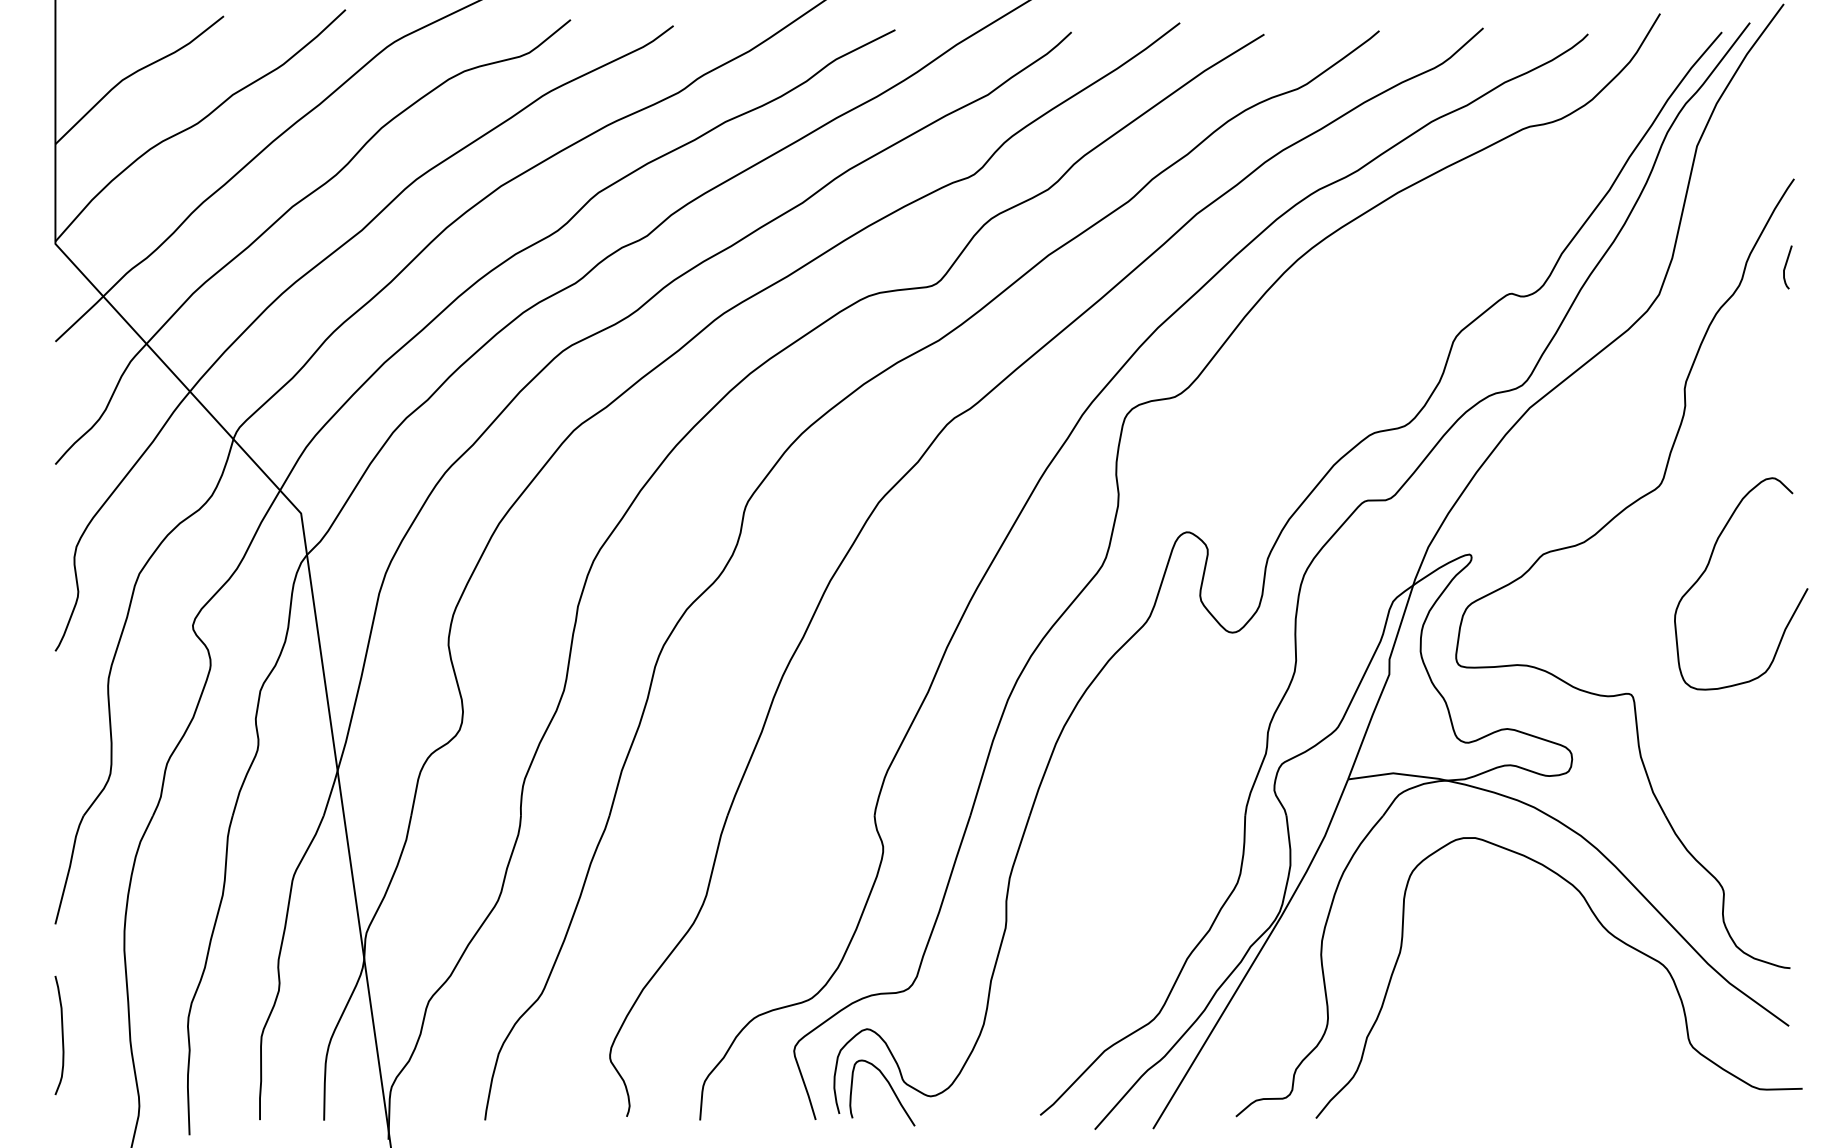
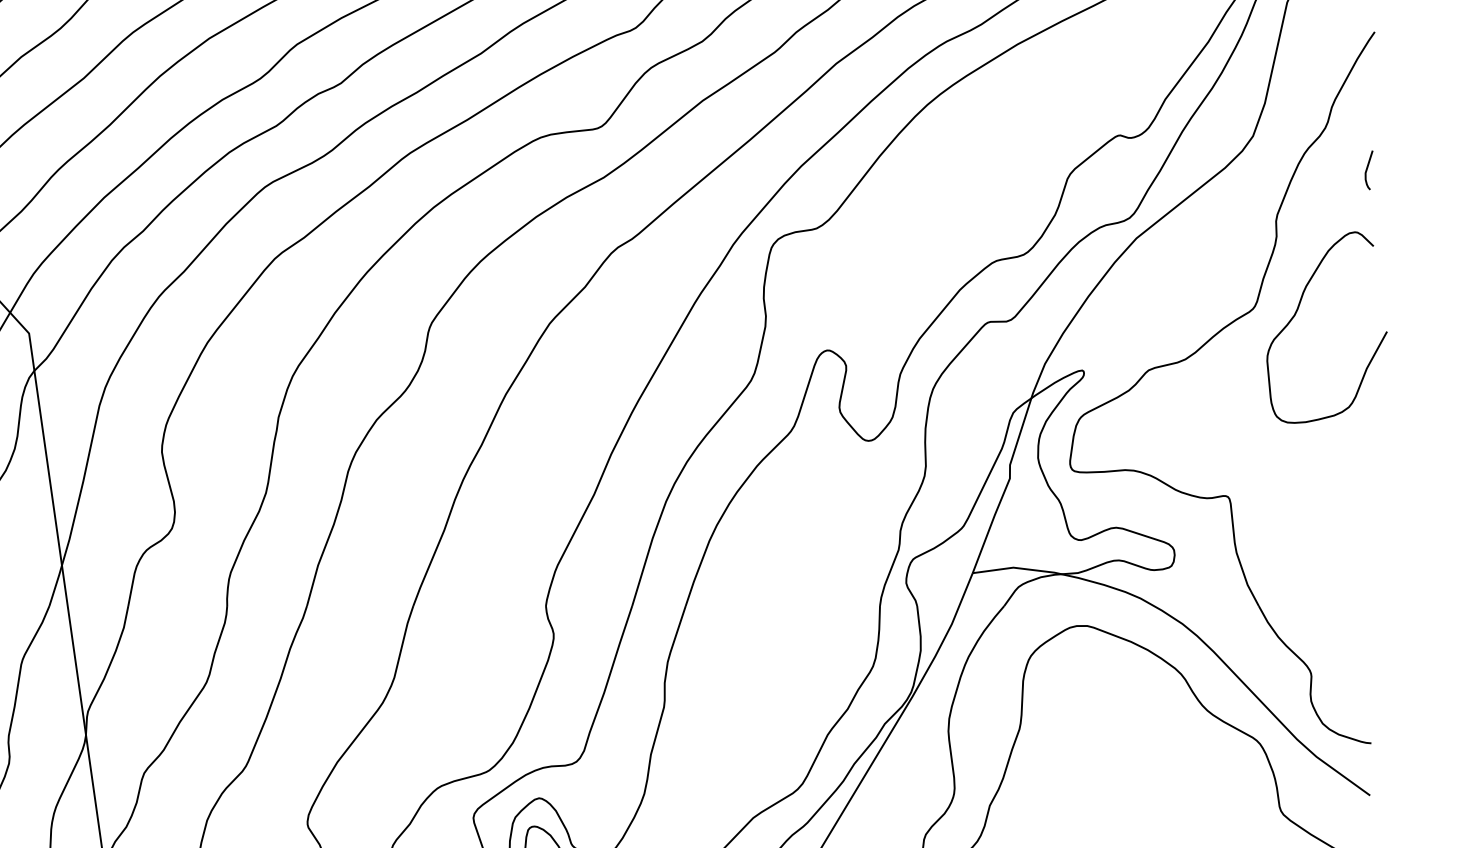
curve: (1786, 266) -> (1367, 169), moved
curve: (1708, 566) -> (1297, 311), moved

